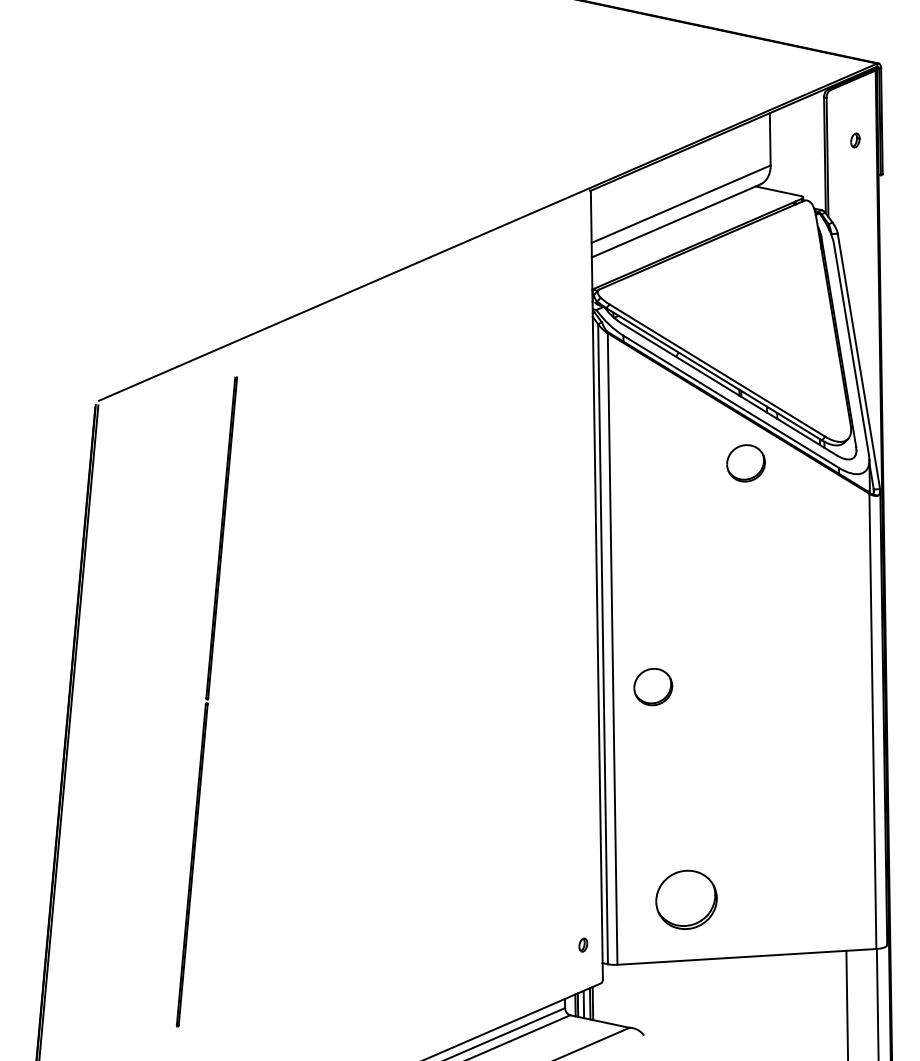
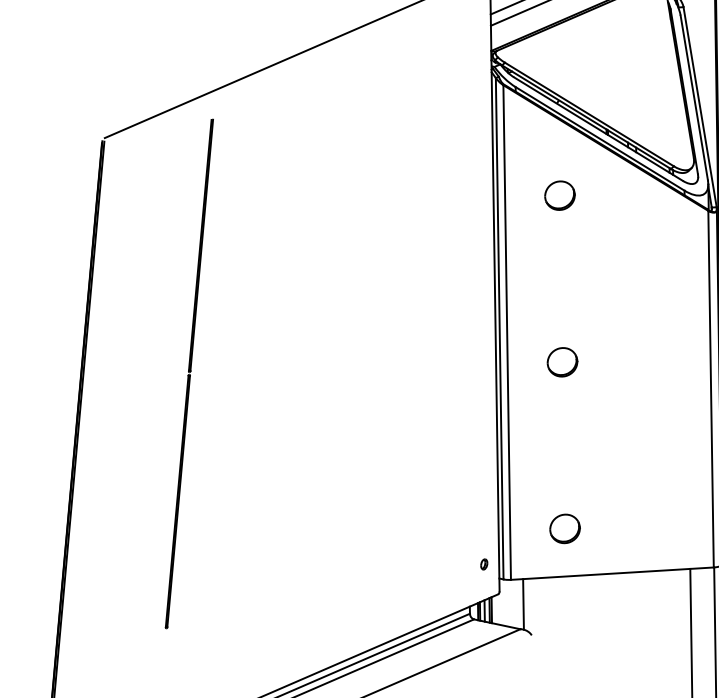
part: (745, 463) -> (559, 195), moved
part: (653, 686) -> (562, 361), moved
part: (686, 899) -> (565, 528), size x0.62
line: (633, 995) -> (523, 603), added

